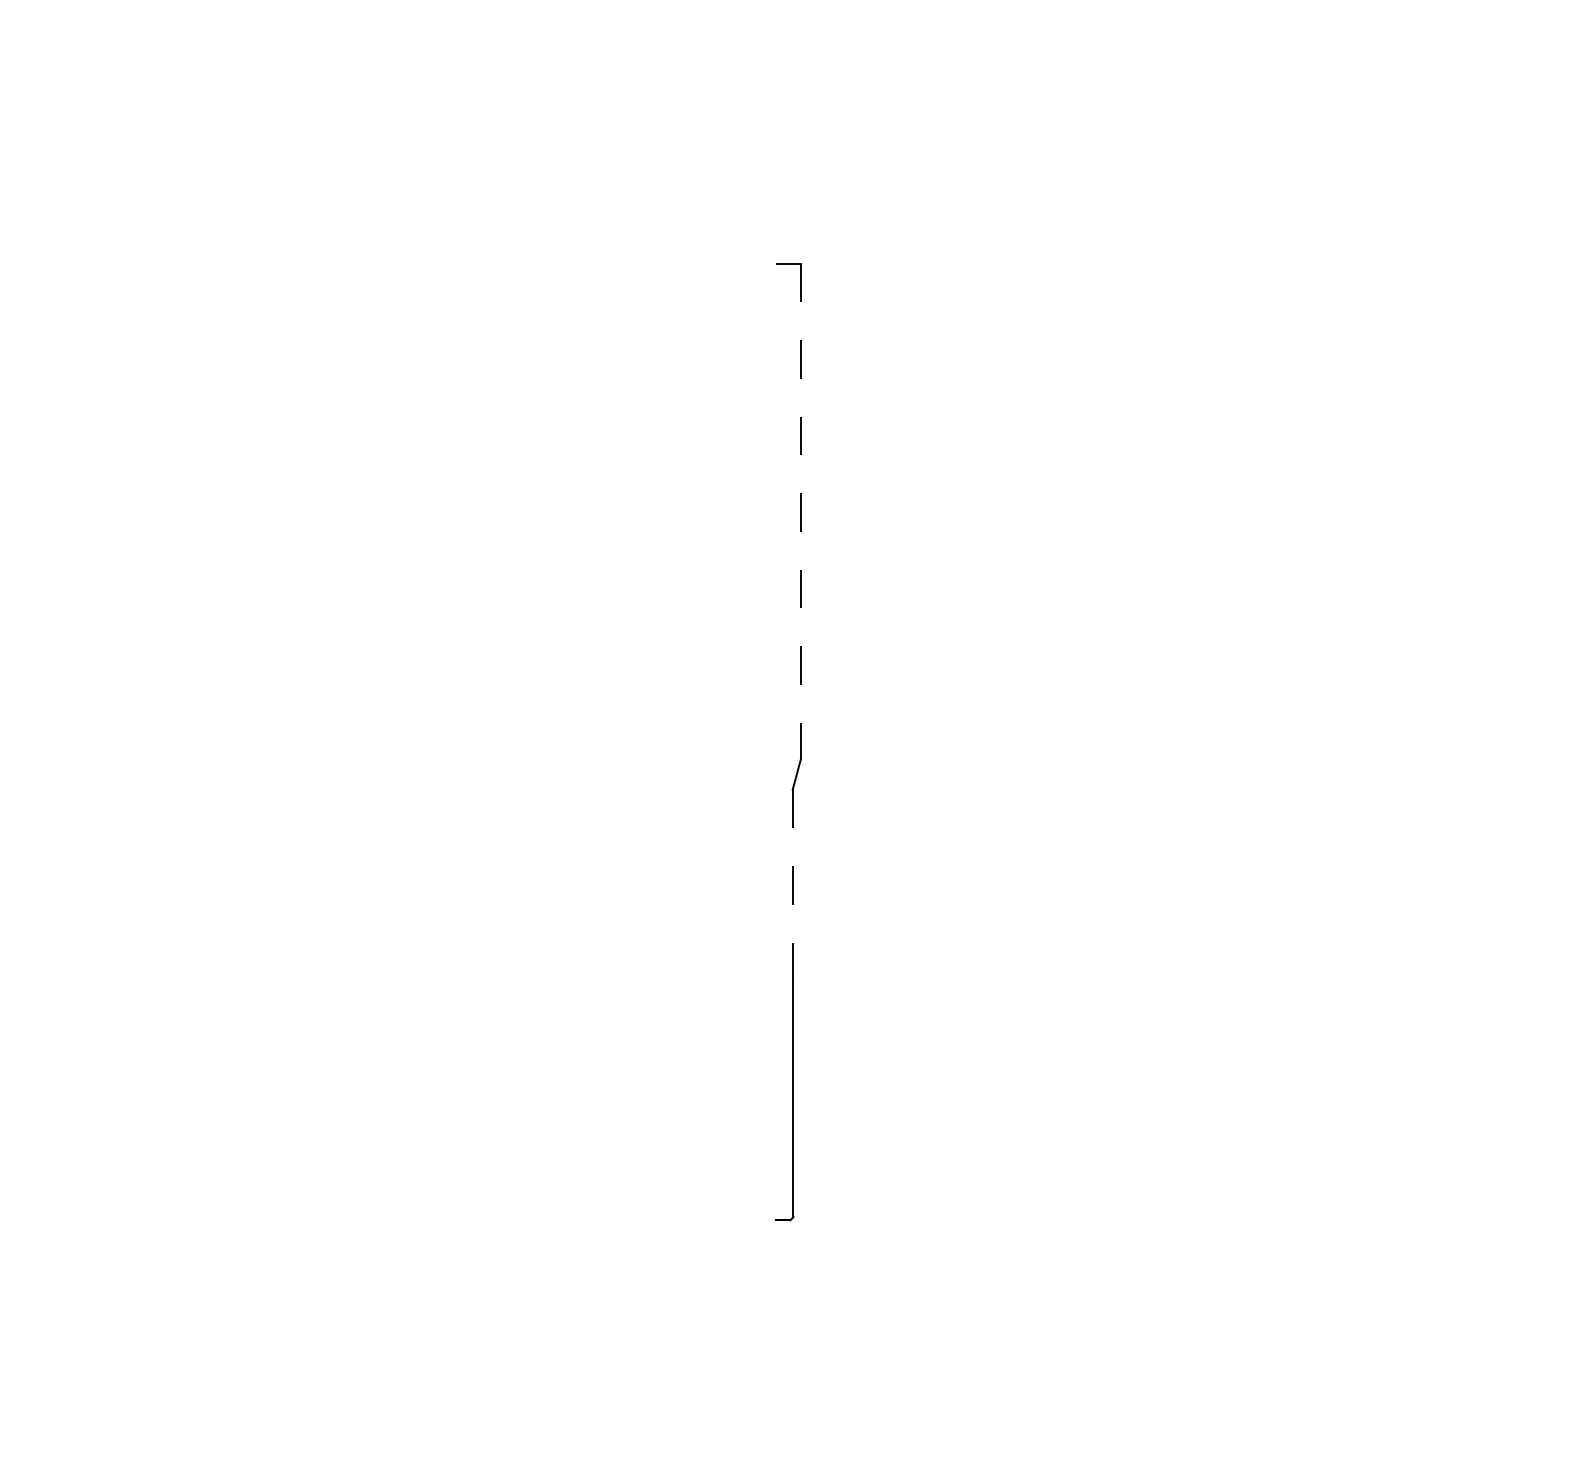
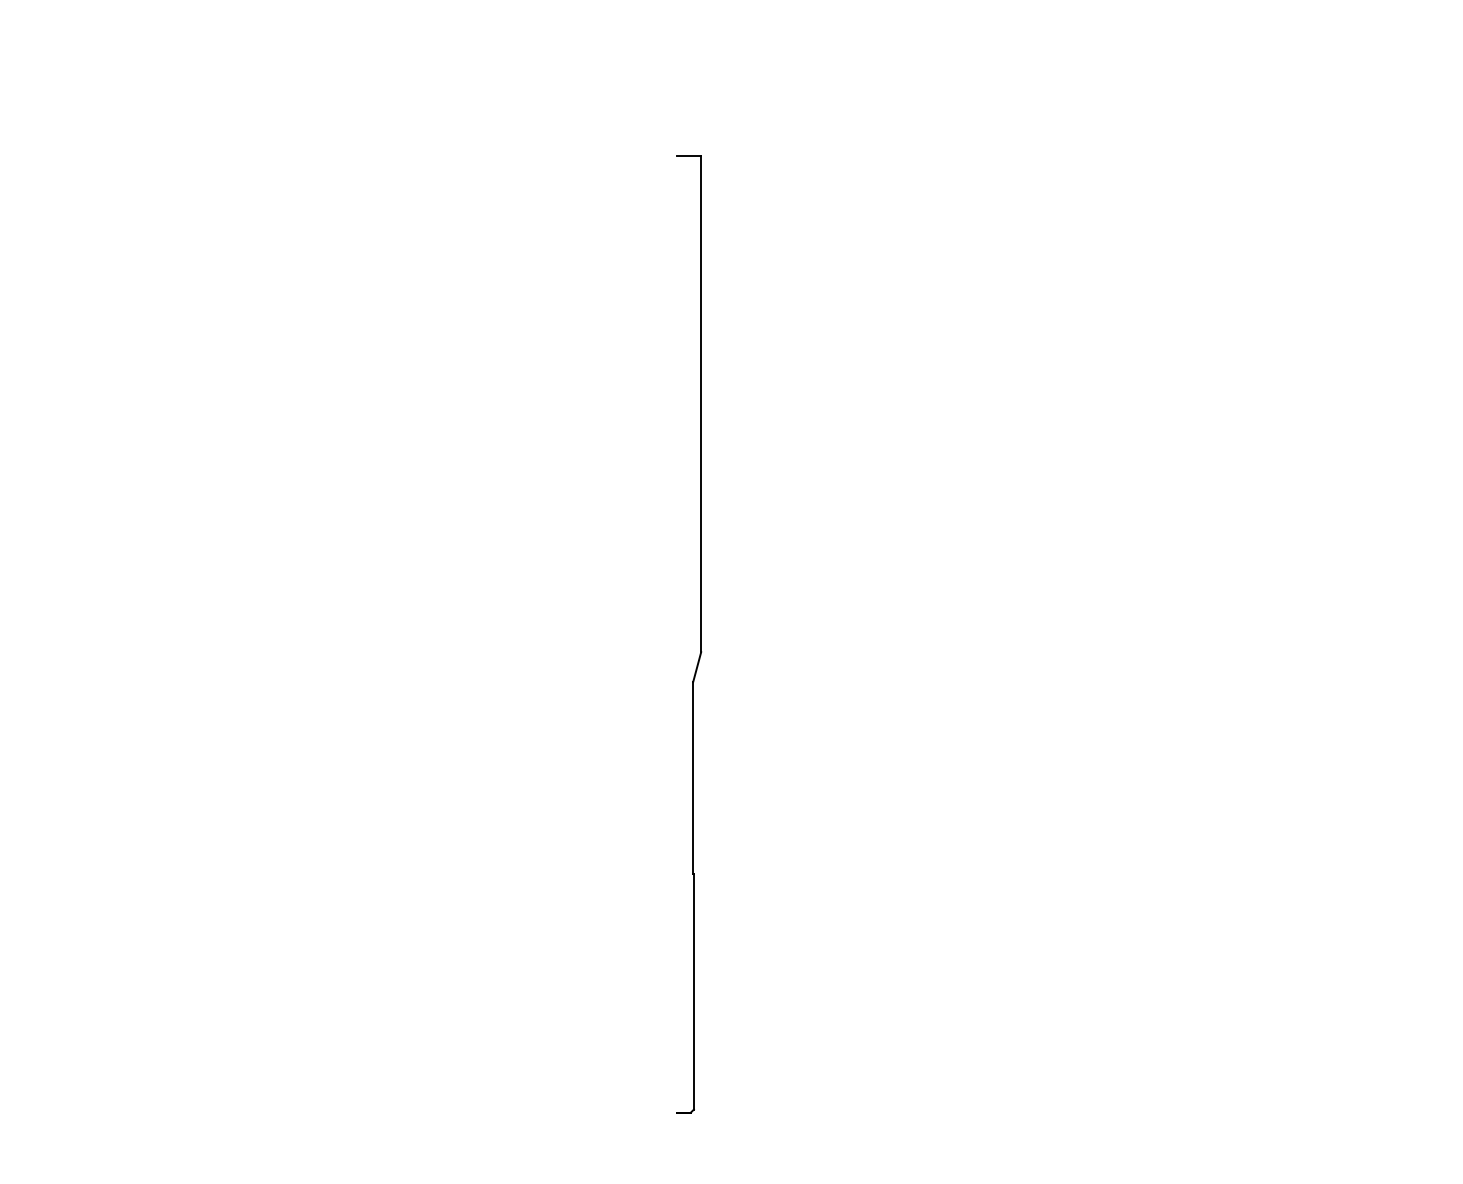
line: (800, 512) -> (700, 404), dashed -> solid
line: (792, 885) -> (692, 777), dashed -> solid

